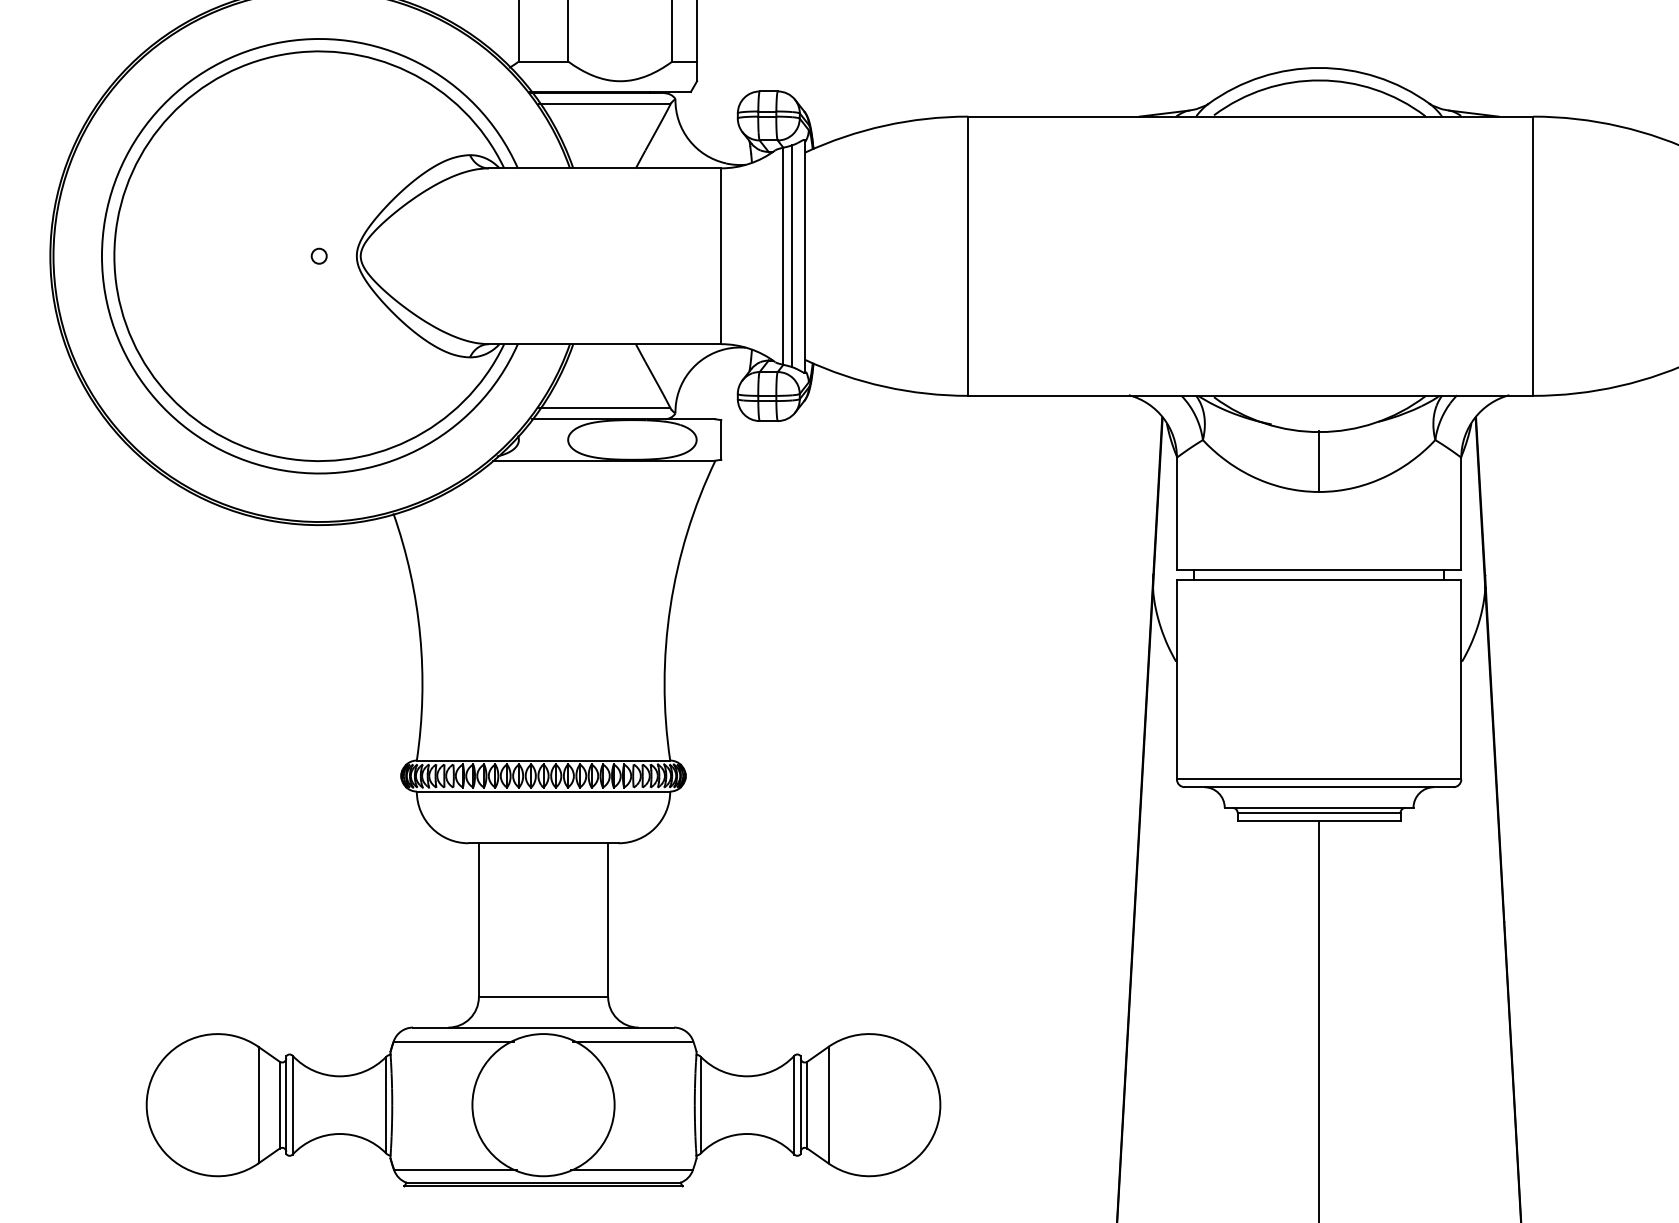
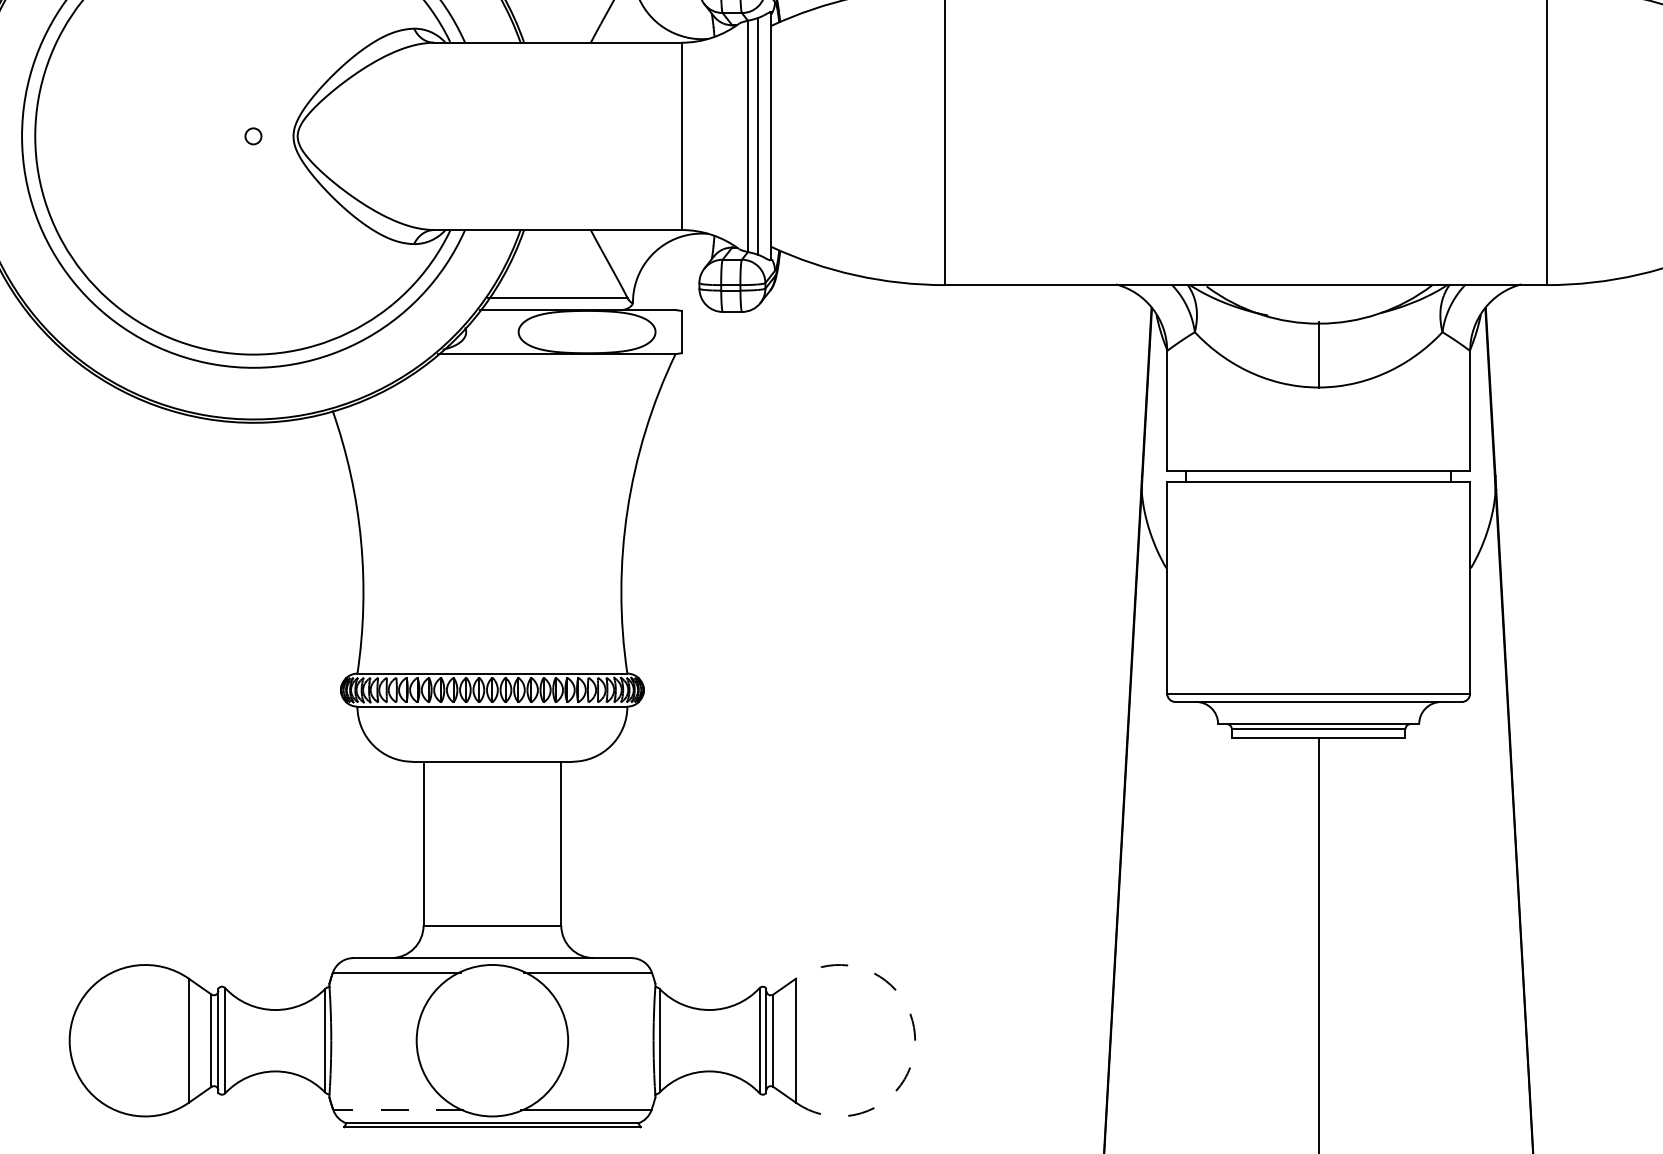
arc: (940, 1105) -> (915, 1041), solid -> dashed
line: (454, 1170) -> (397, 1110), solid -> dashed

